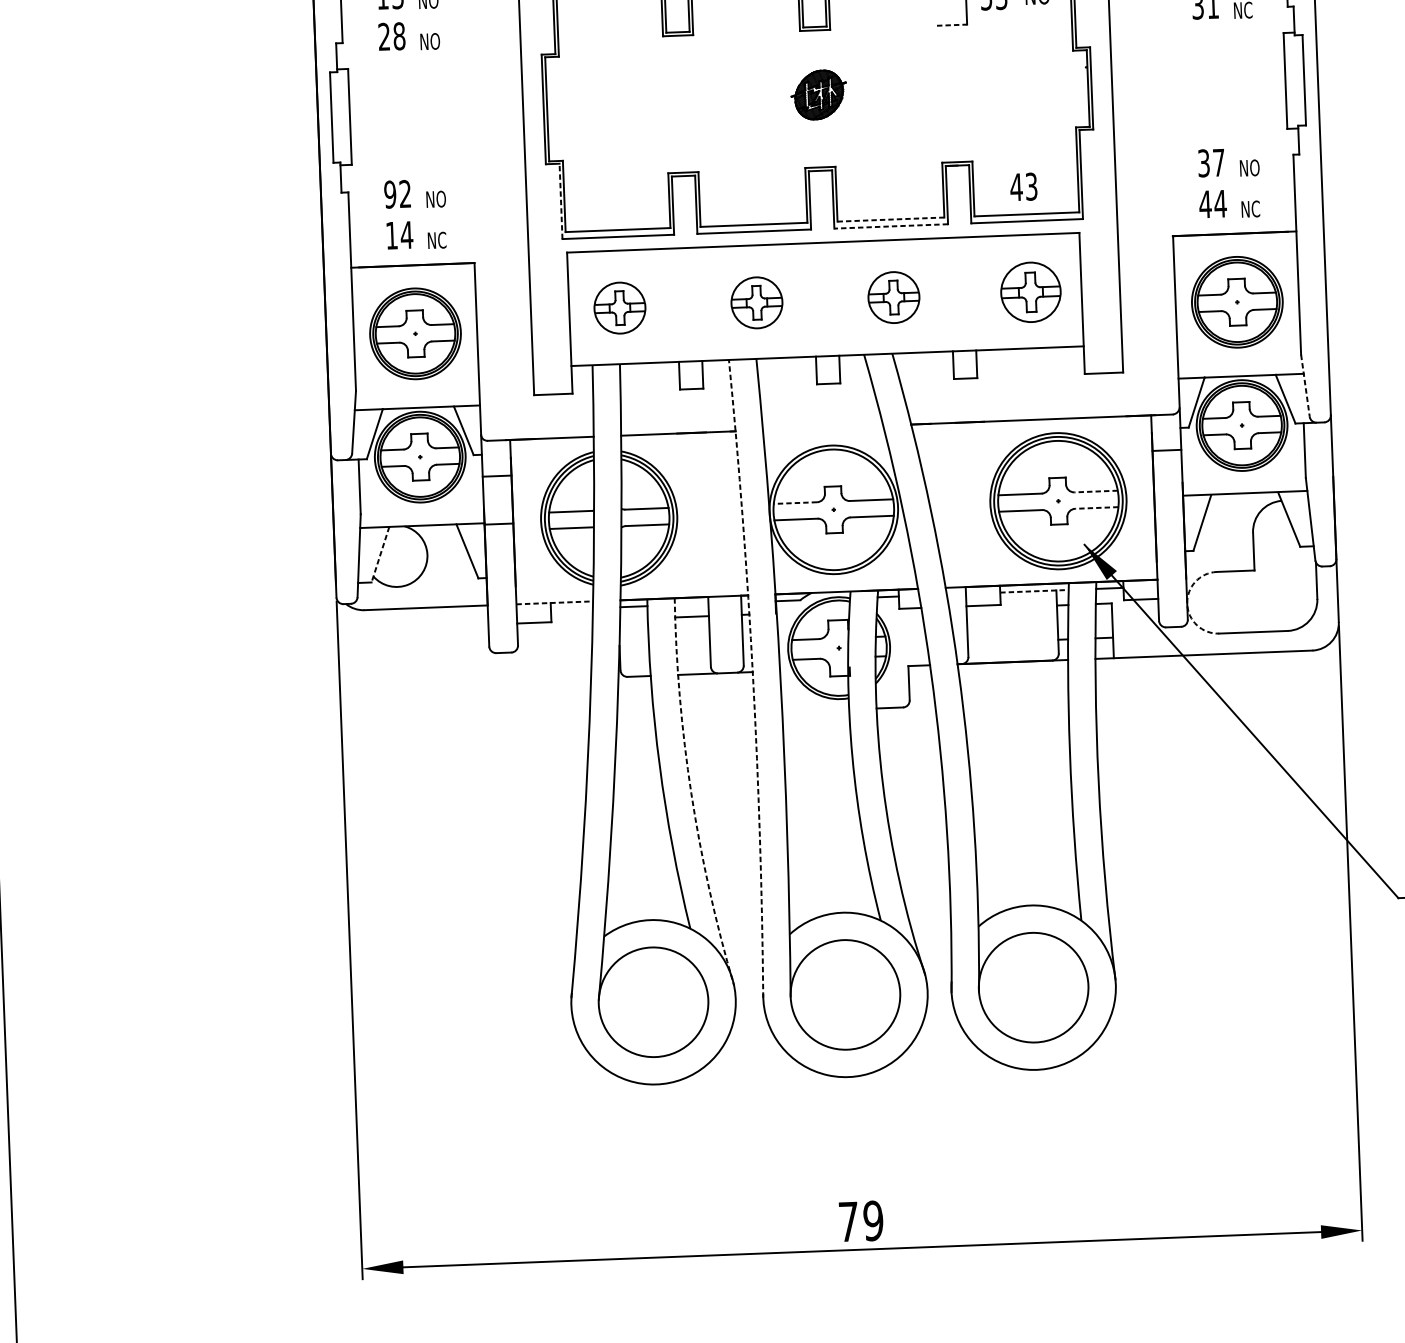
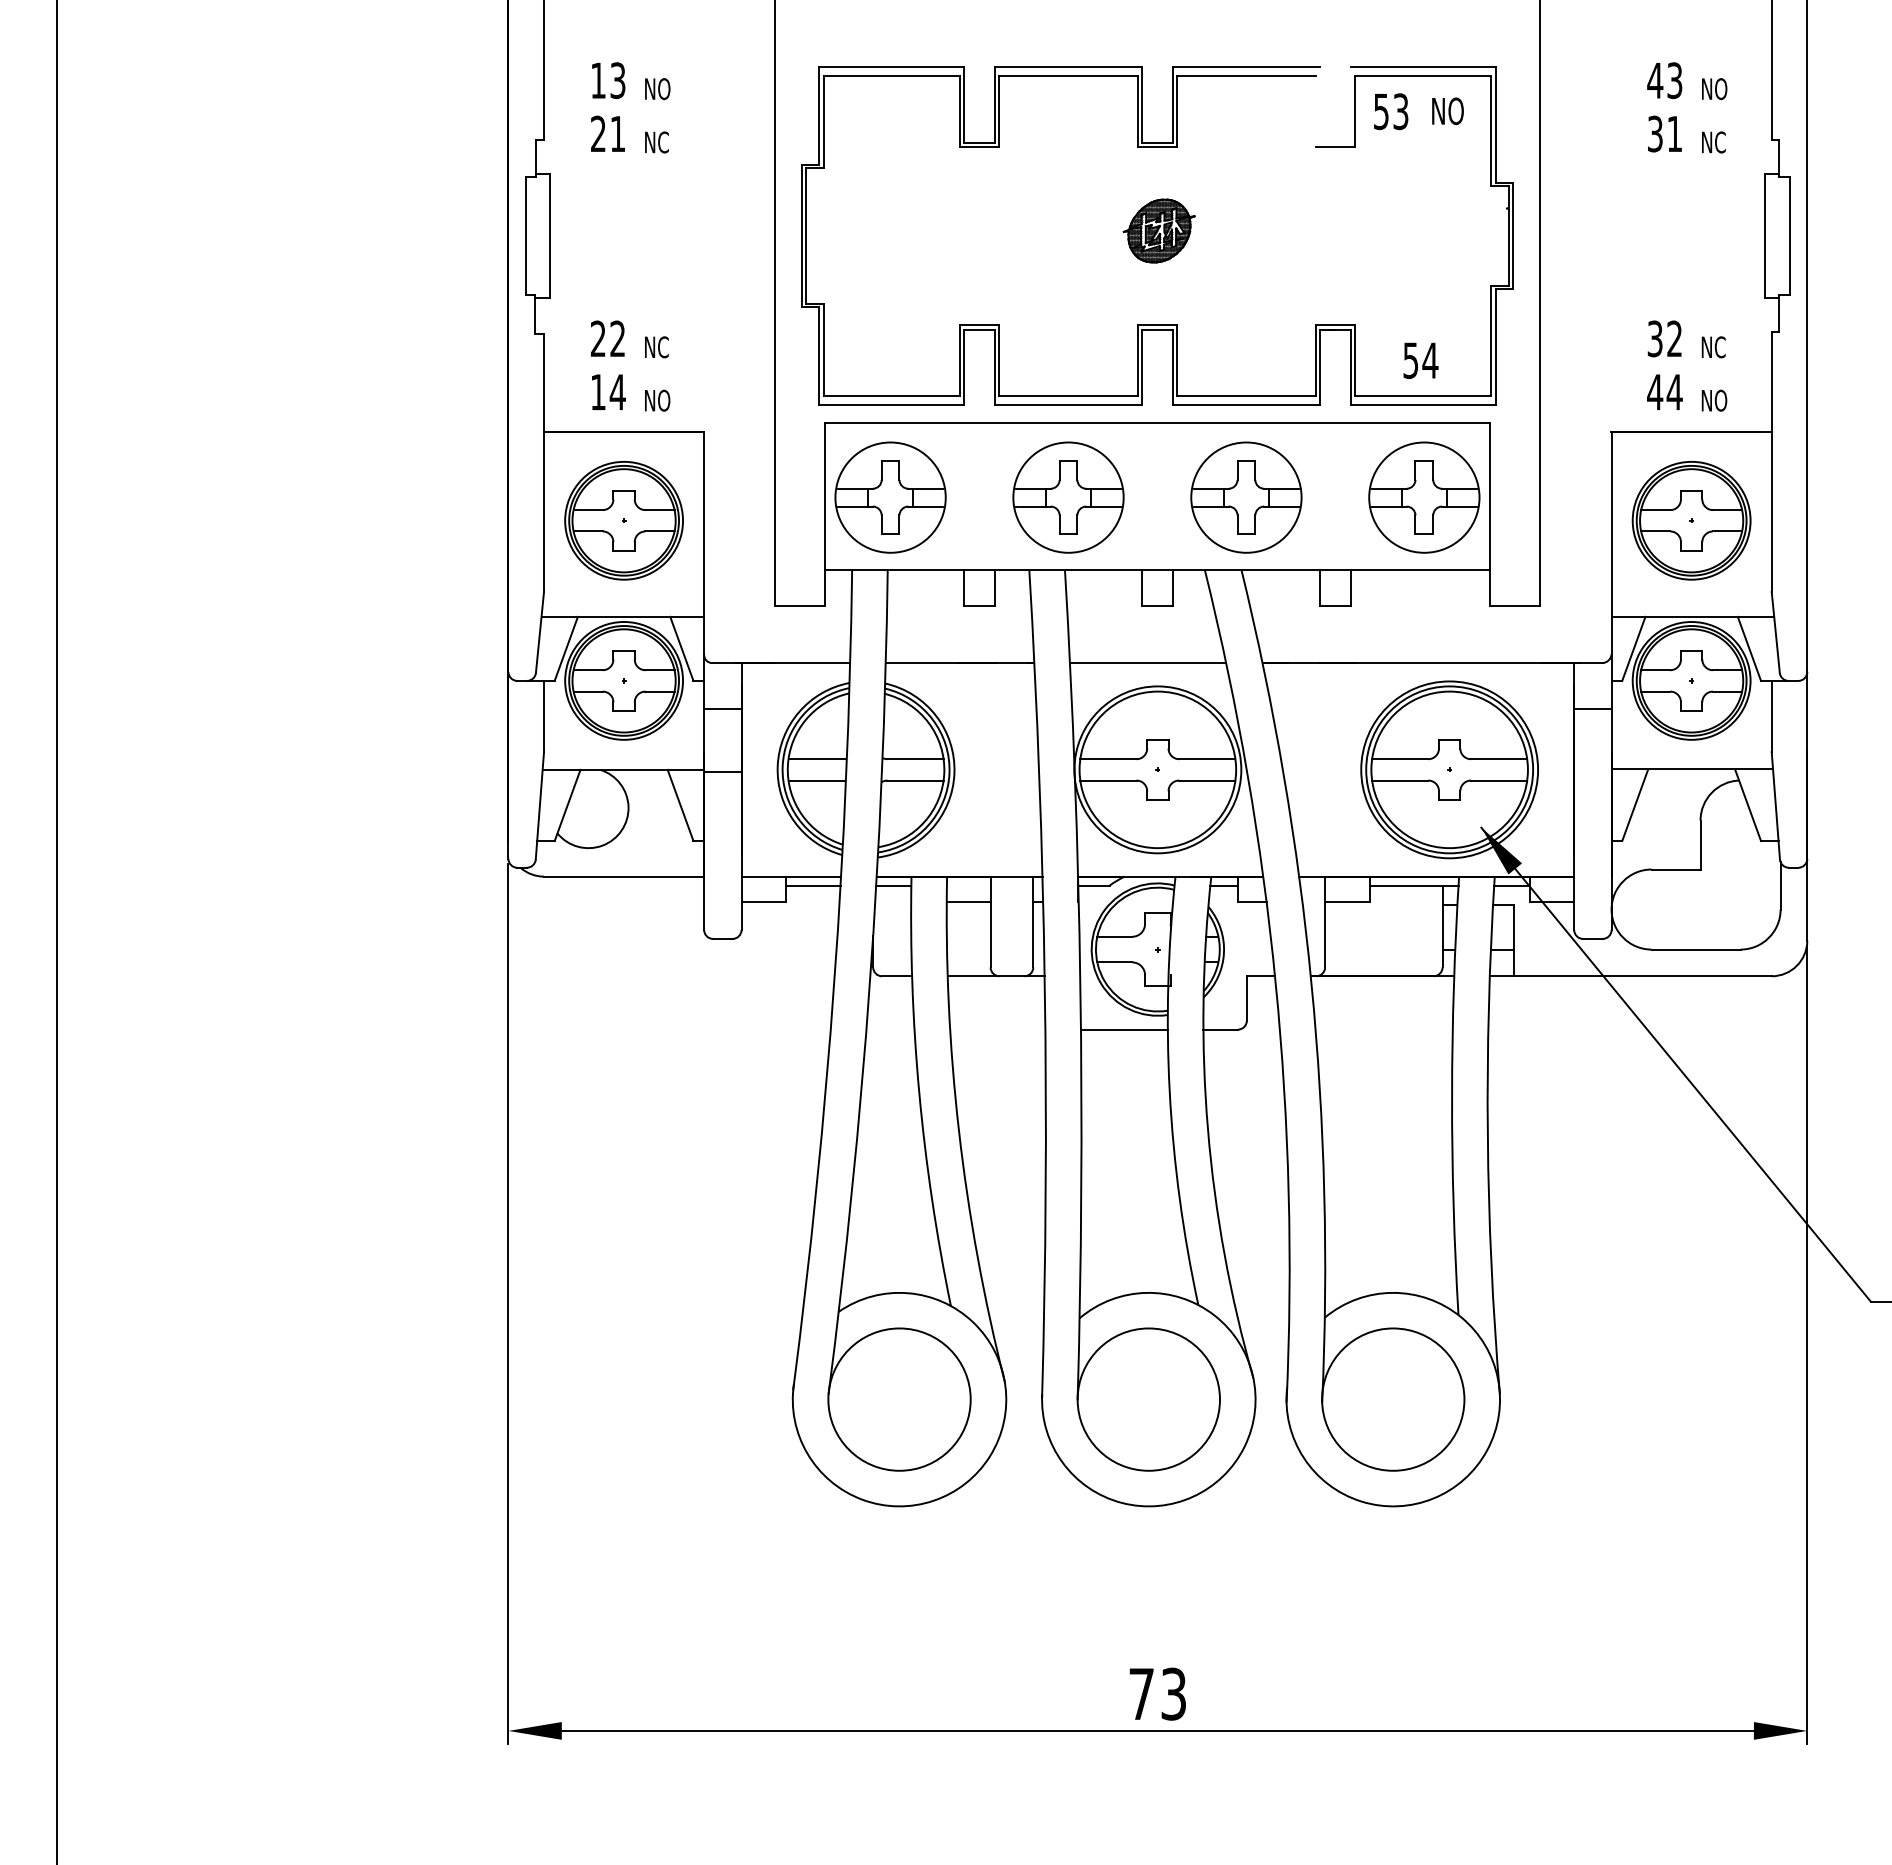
line: (952, 25) -> (1335, 147), dashed -> solid
text: (399, 35) -> (617, 133), 28 -> 21
text: (436, 41) -> (666, 142), NO -> NC
text: (1218, 162) -> (1674, 338), 37 -> 32
text: (1256, 167) -> (1723, 347), NO -> NC
text: (1023, 186) -> (1420, 360), 43 -> 54
text: (389, 194) -> (597, 338), 92 -> 22
text: (443, 199) -> (666, 347), NO -> NC
line: (561, 201) -> (819, 356), dashed -> solid
text: (1258, 208) -> (1723, 400), NC -> NO
line: (891, 219) -> (1246, 396), dashed -> solid
line: (891, 226) -> (1246, 405), dashed -> solid
text: (444, 240) -> (666, 400), NC -> NO
part: (1031, 292) -> (1424, 497), size x1.43
part: (893, 297) -> (1246, 497), size x1.67
part: (756, 302) -> (1068, 497), size x1.67
part: (619, 308) -> (890, 497), size x1.67
line: (1305, 385) -> (1775, 632), dashed -> solid
line: (823, 428) -> (1148, 663), added
line: (1095, 491) -> (1498, 759), dashed -> solid
line: (794, 503) -> (1107, 759), dashed -> solid
line: (1096, 507) -> (1498, 780), dashed -> solid
line: (380, 554) -> (567, 805), dashed -> solid
line: (1034, 591) -> (1414, 885), dashed -> solid
line: (554, 602) -> (791, 876), dashed -> solid
arc: (1187, 603) -> (1611, 909), dashed -> solid
line: (572, 609) -> (813, 885), added
arc: (752, 678) -> (1044, 984), dashed -> solid
line: (815, 710) -> (1123, 1029), added
arc: (691, 794) -> (959, 1131), dashed -> solid
text: (873, 1220) -> (1173, 1693), 79 -> 73

